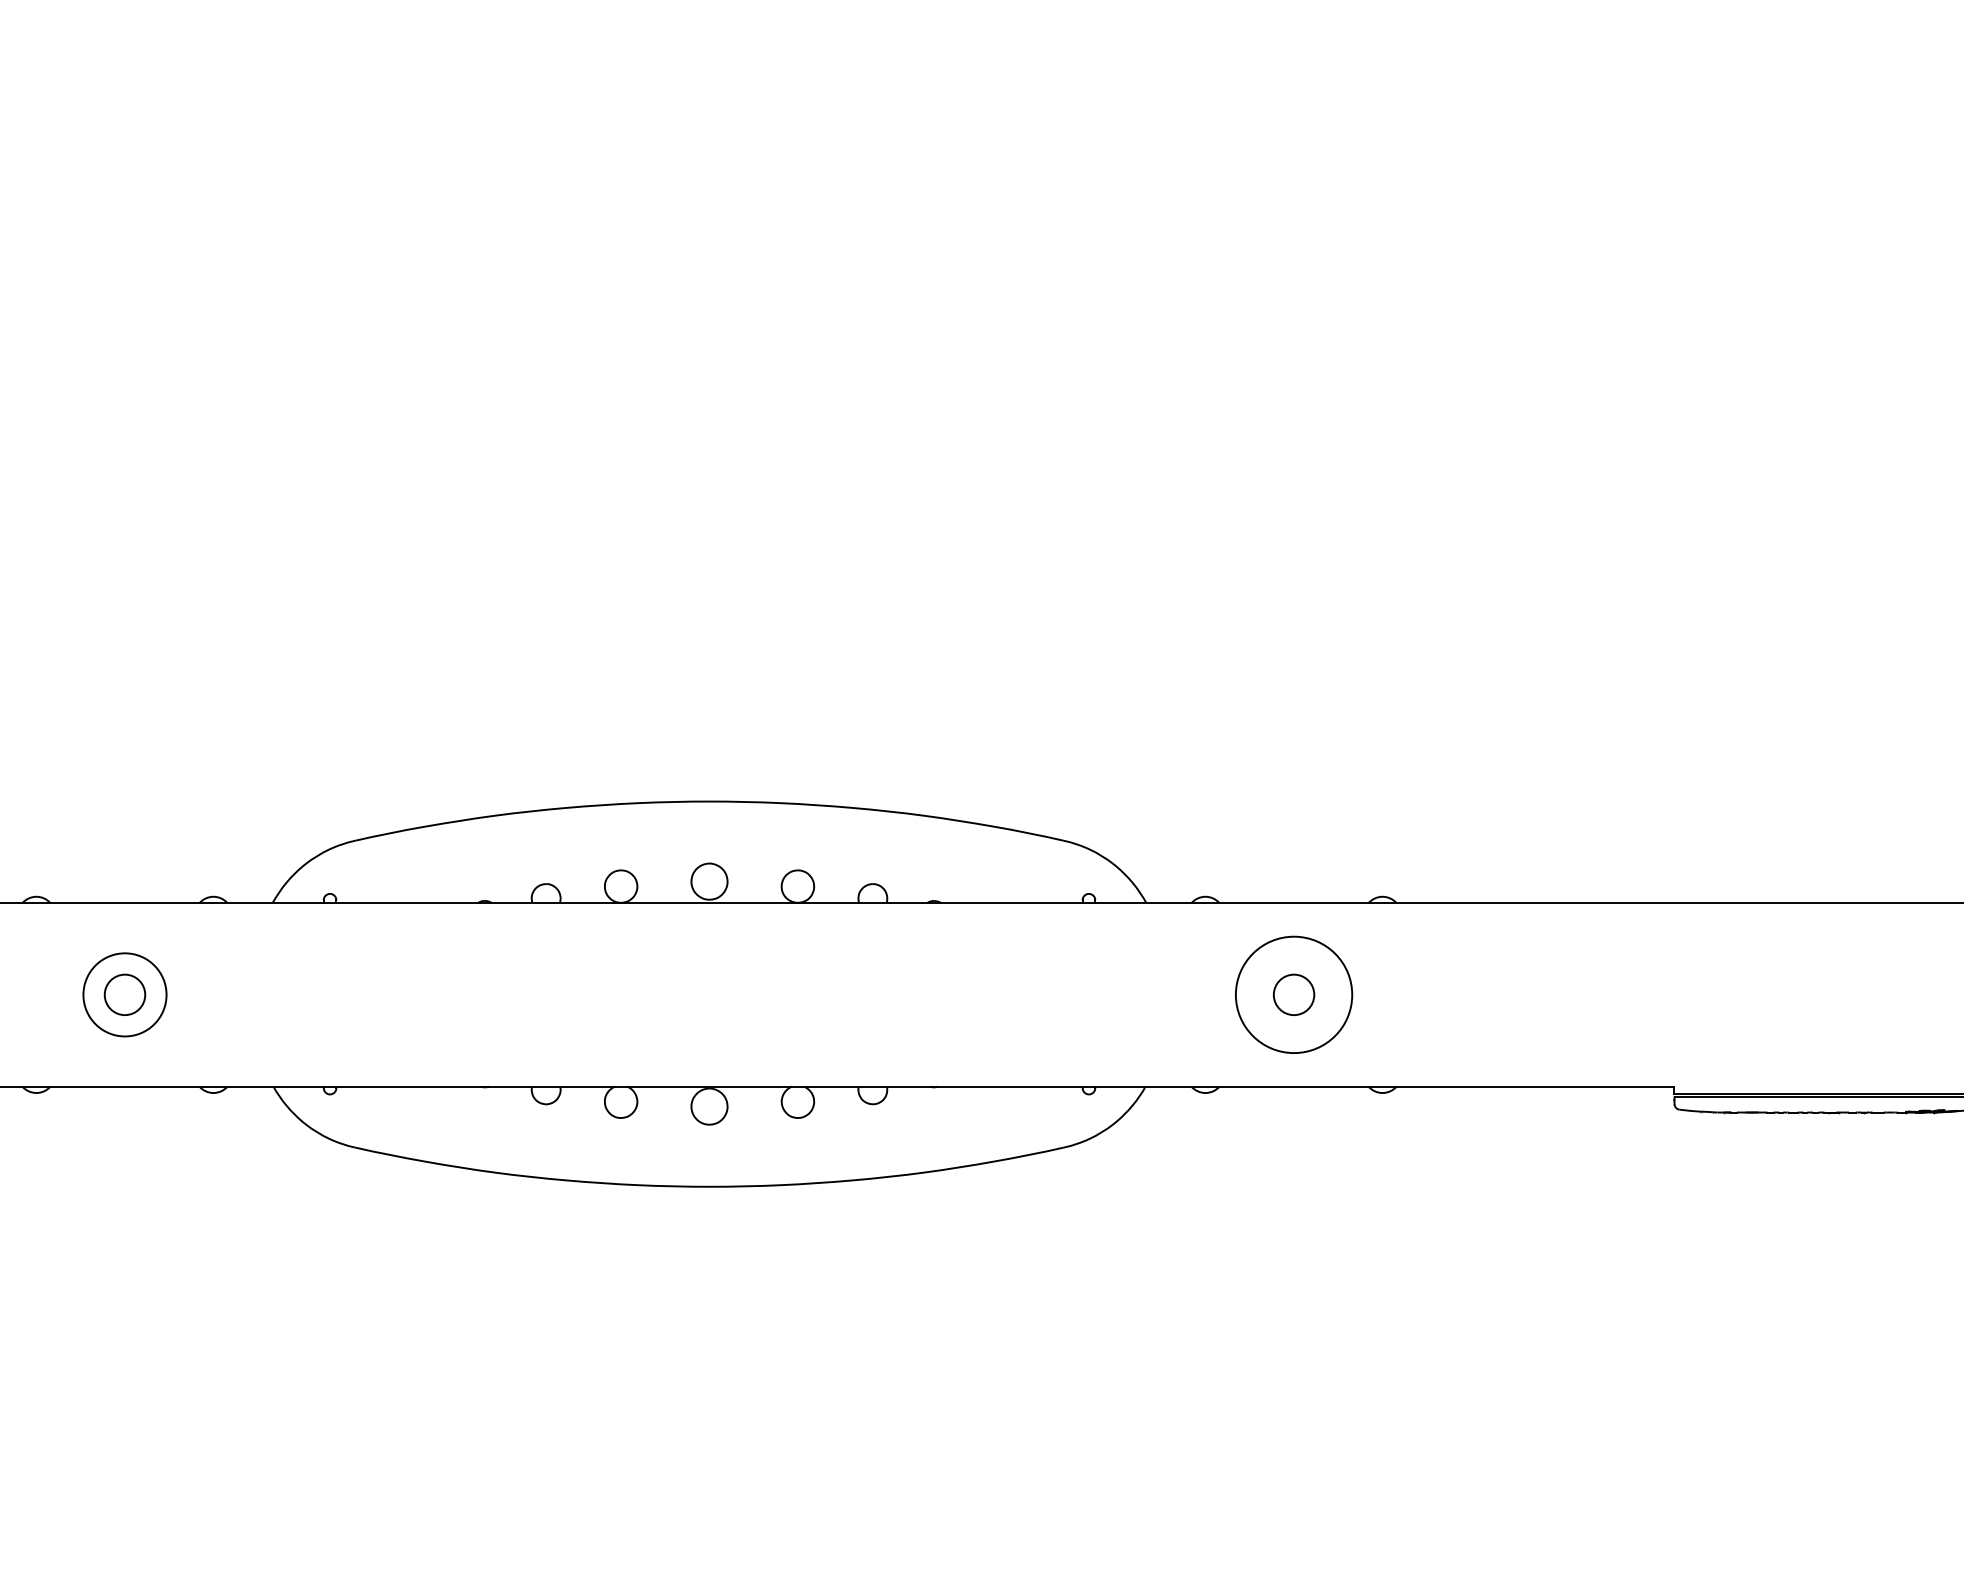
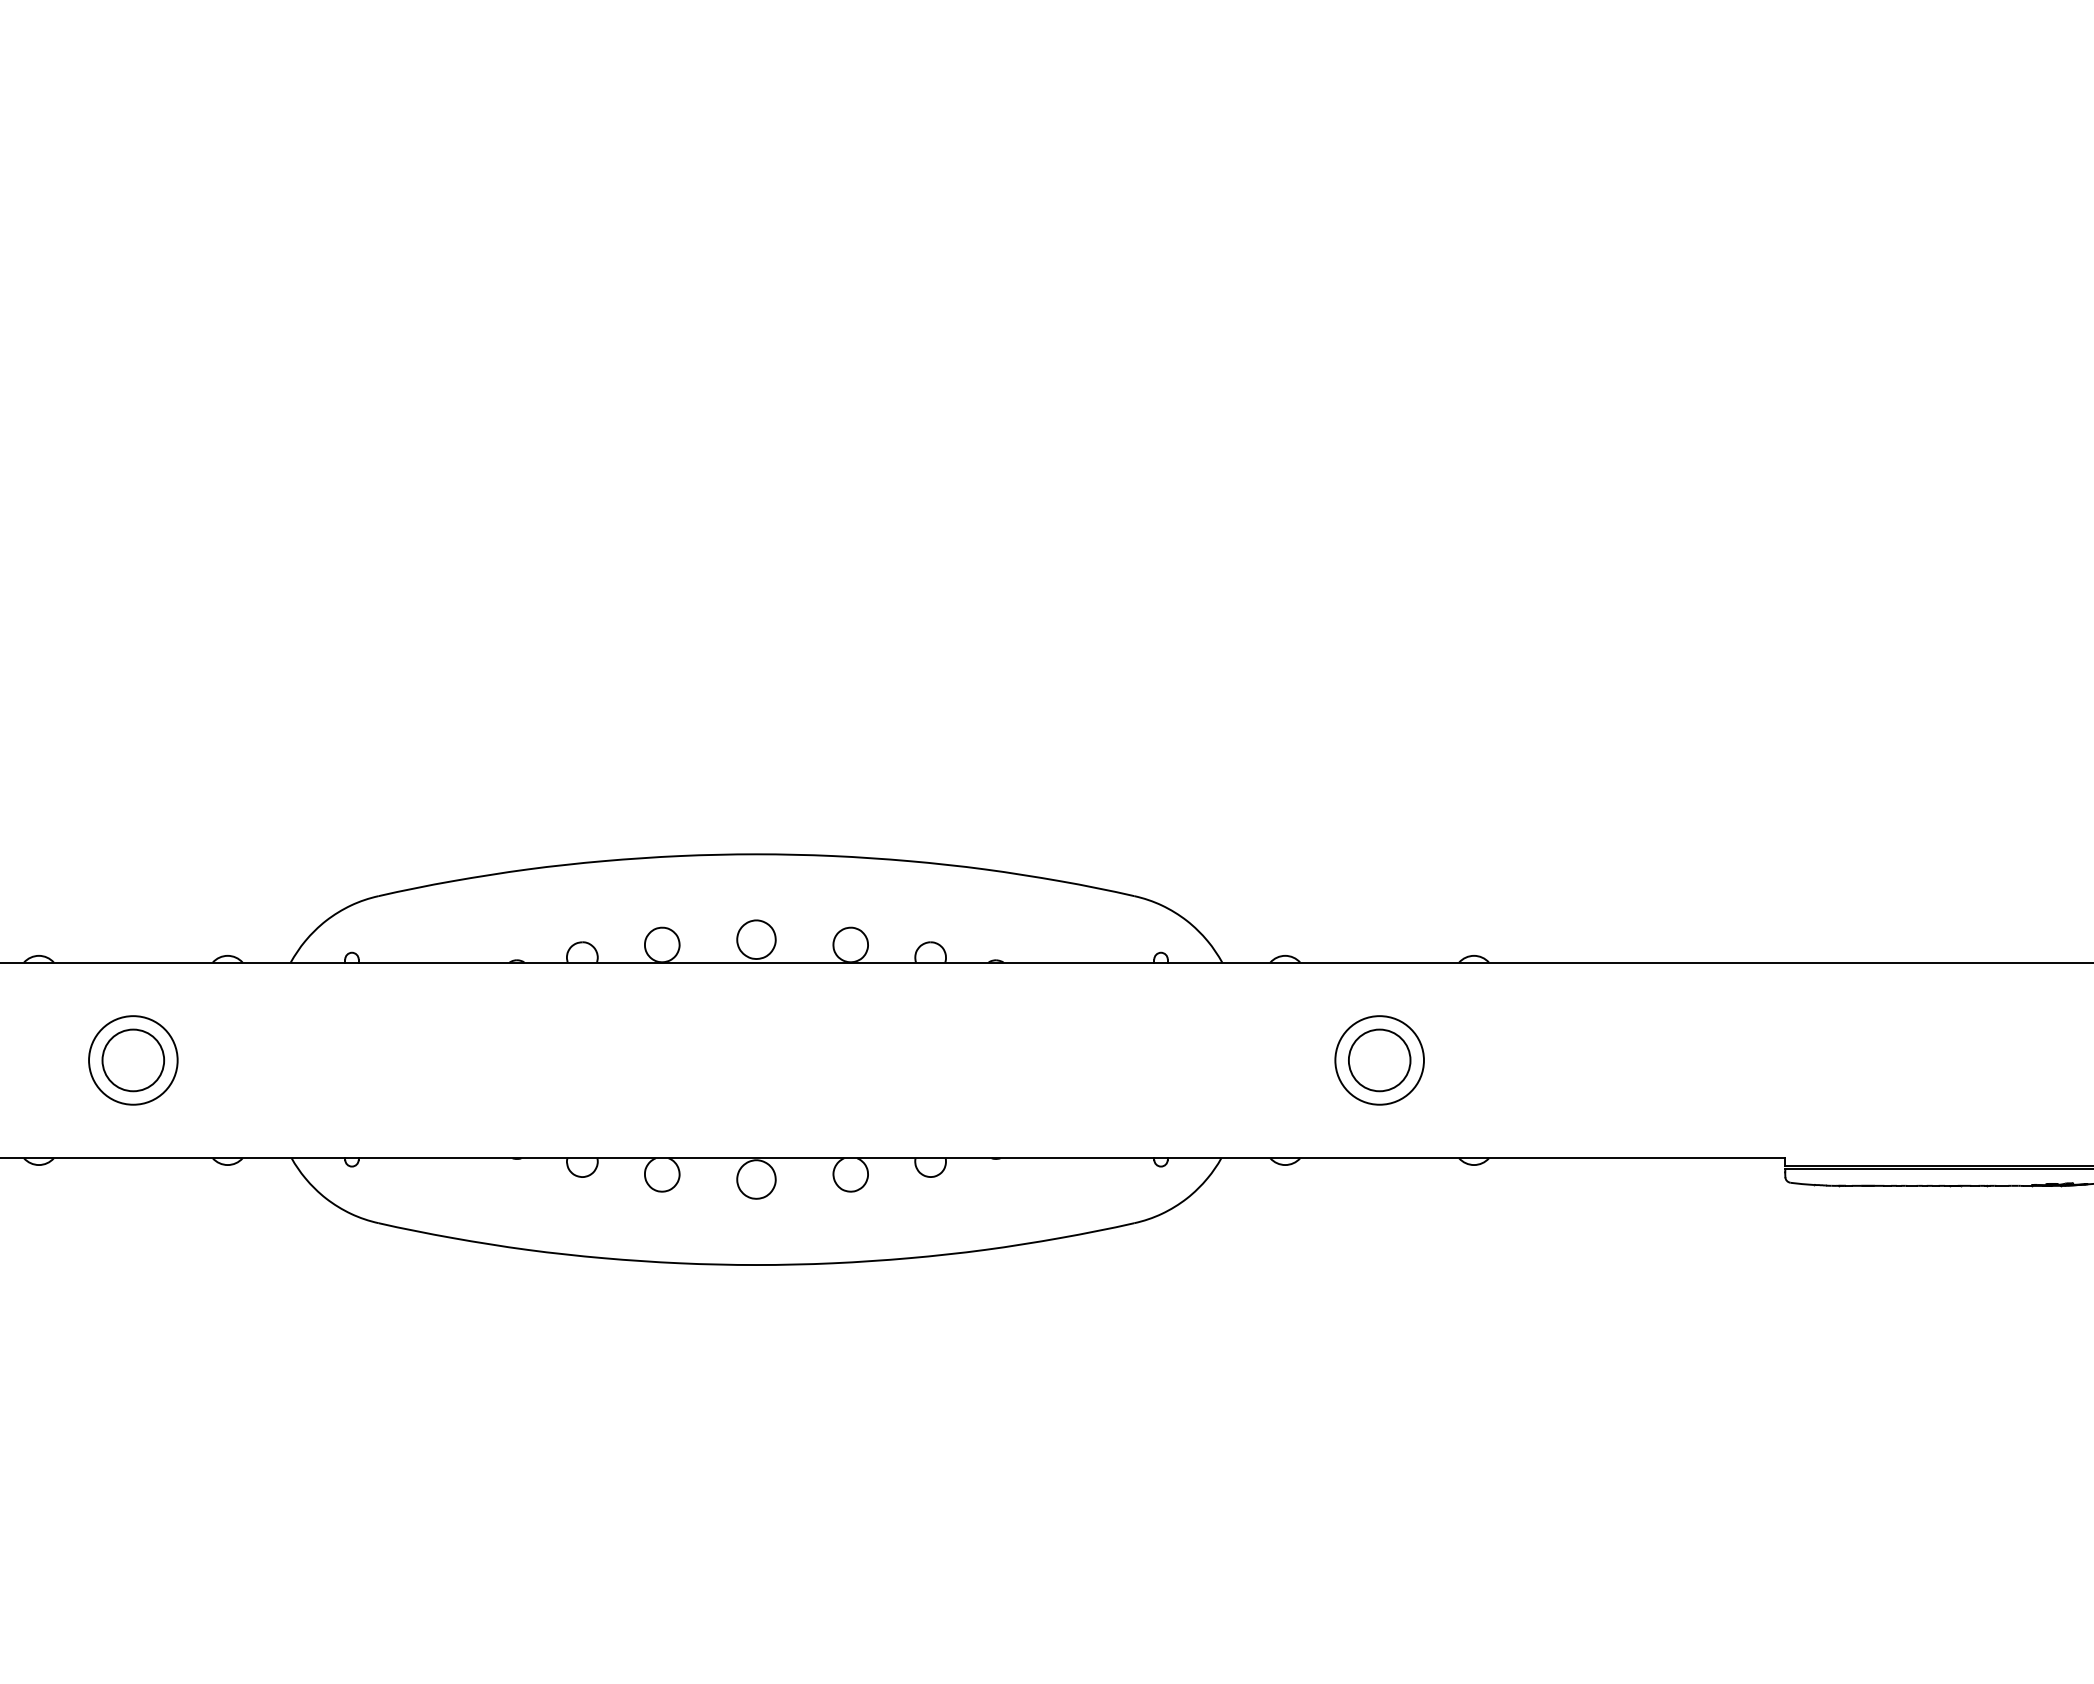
circle: (124, 994) -> (132, 1060), size x1.43
circle: (1293, 994) -> (1379, 1060), size x0.71
circle: (1293, 994) -> (1379, 1060), size x1.43

